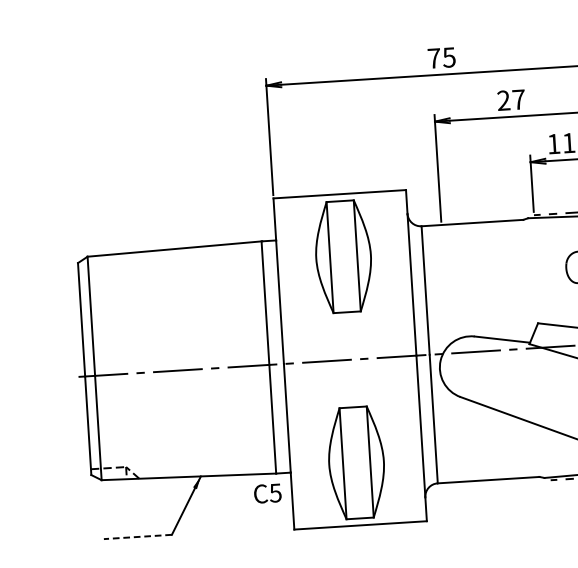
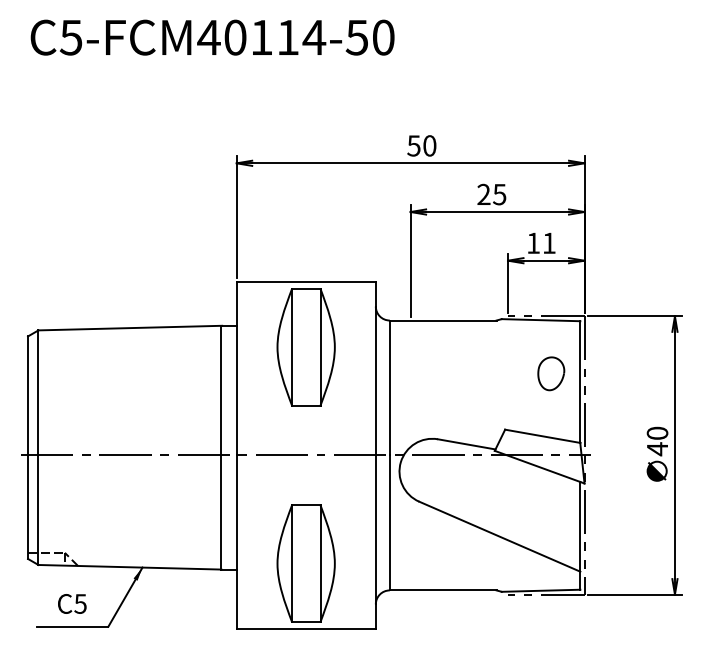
text: (441, 57) -> (421, 145), 75 -> 50
text: (518, 99) -> (499, 194), 27 -> 25
text: (267, 493) -> (72, 603), moved
line: (137, 536) -> (72, 626), dashed -> solid

